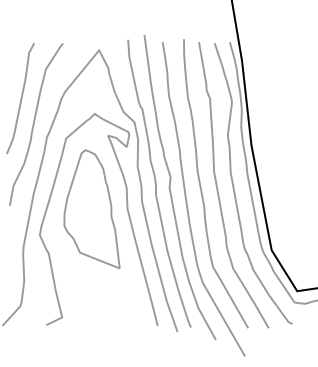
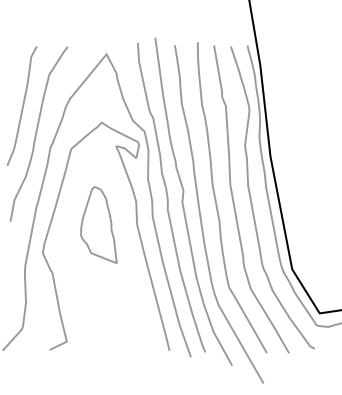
part: (91, 208) -> (98, 224), size x0.6

